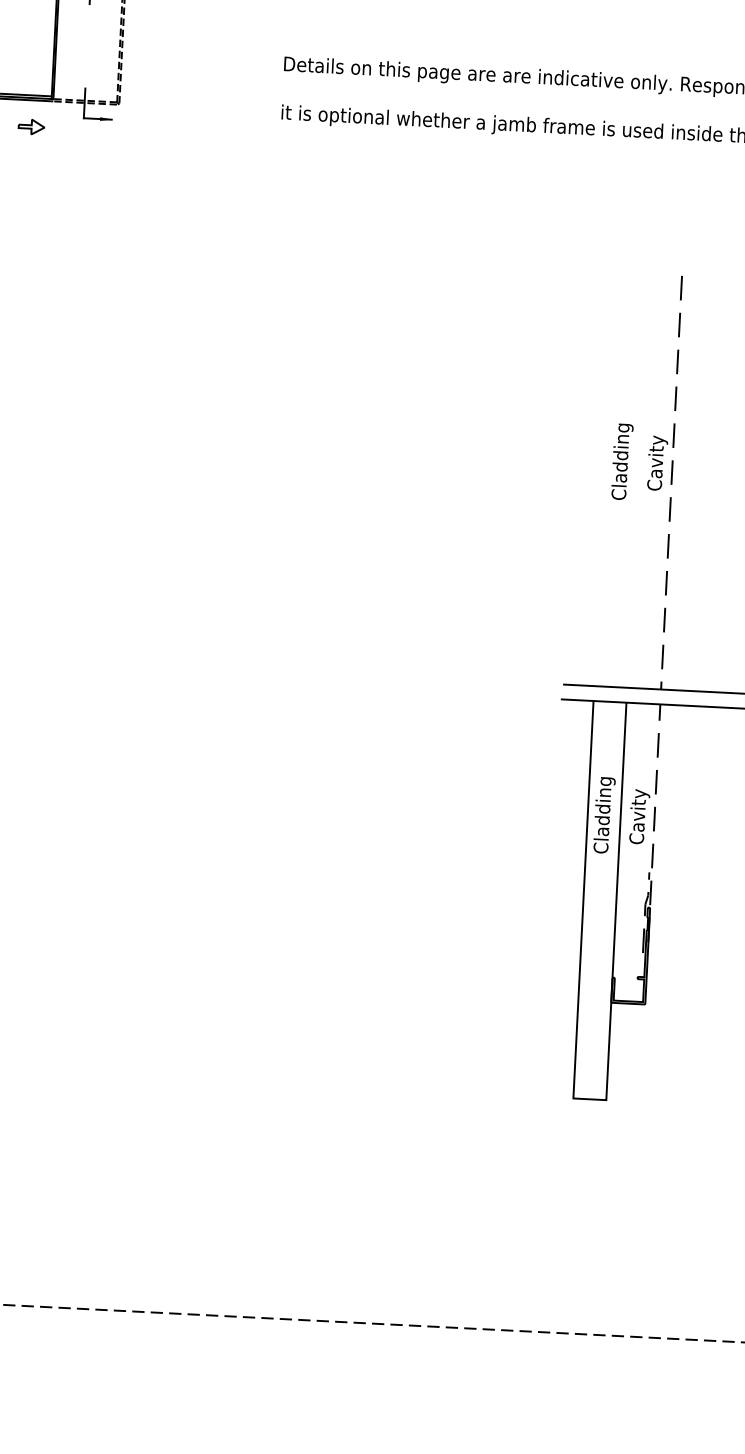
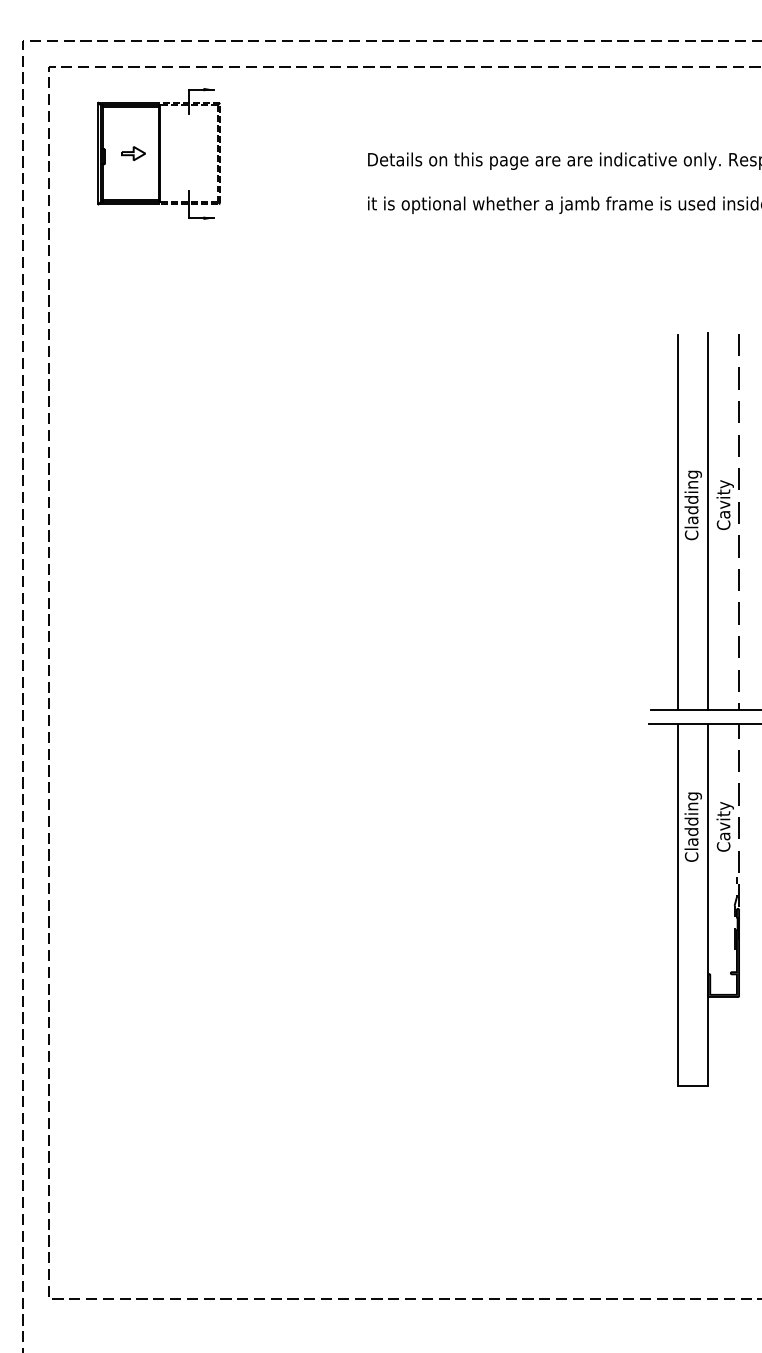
part: (31, 126) -> (133, 153), moved
line: (605, 479) -> (678, 522), added
line: (638, 480) -> (708, 521), added

